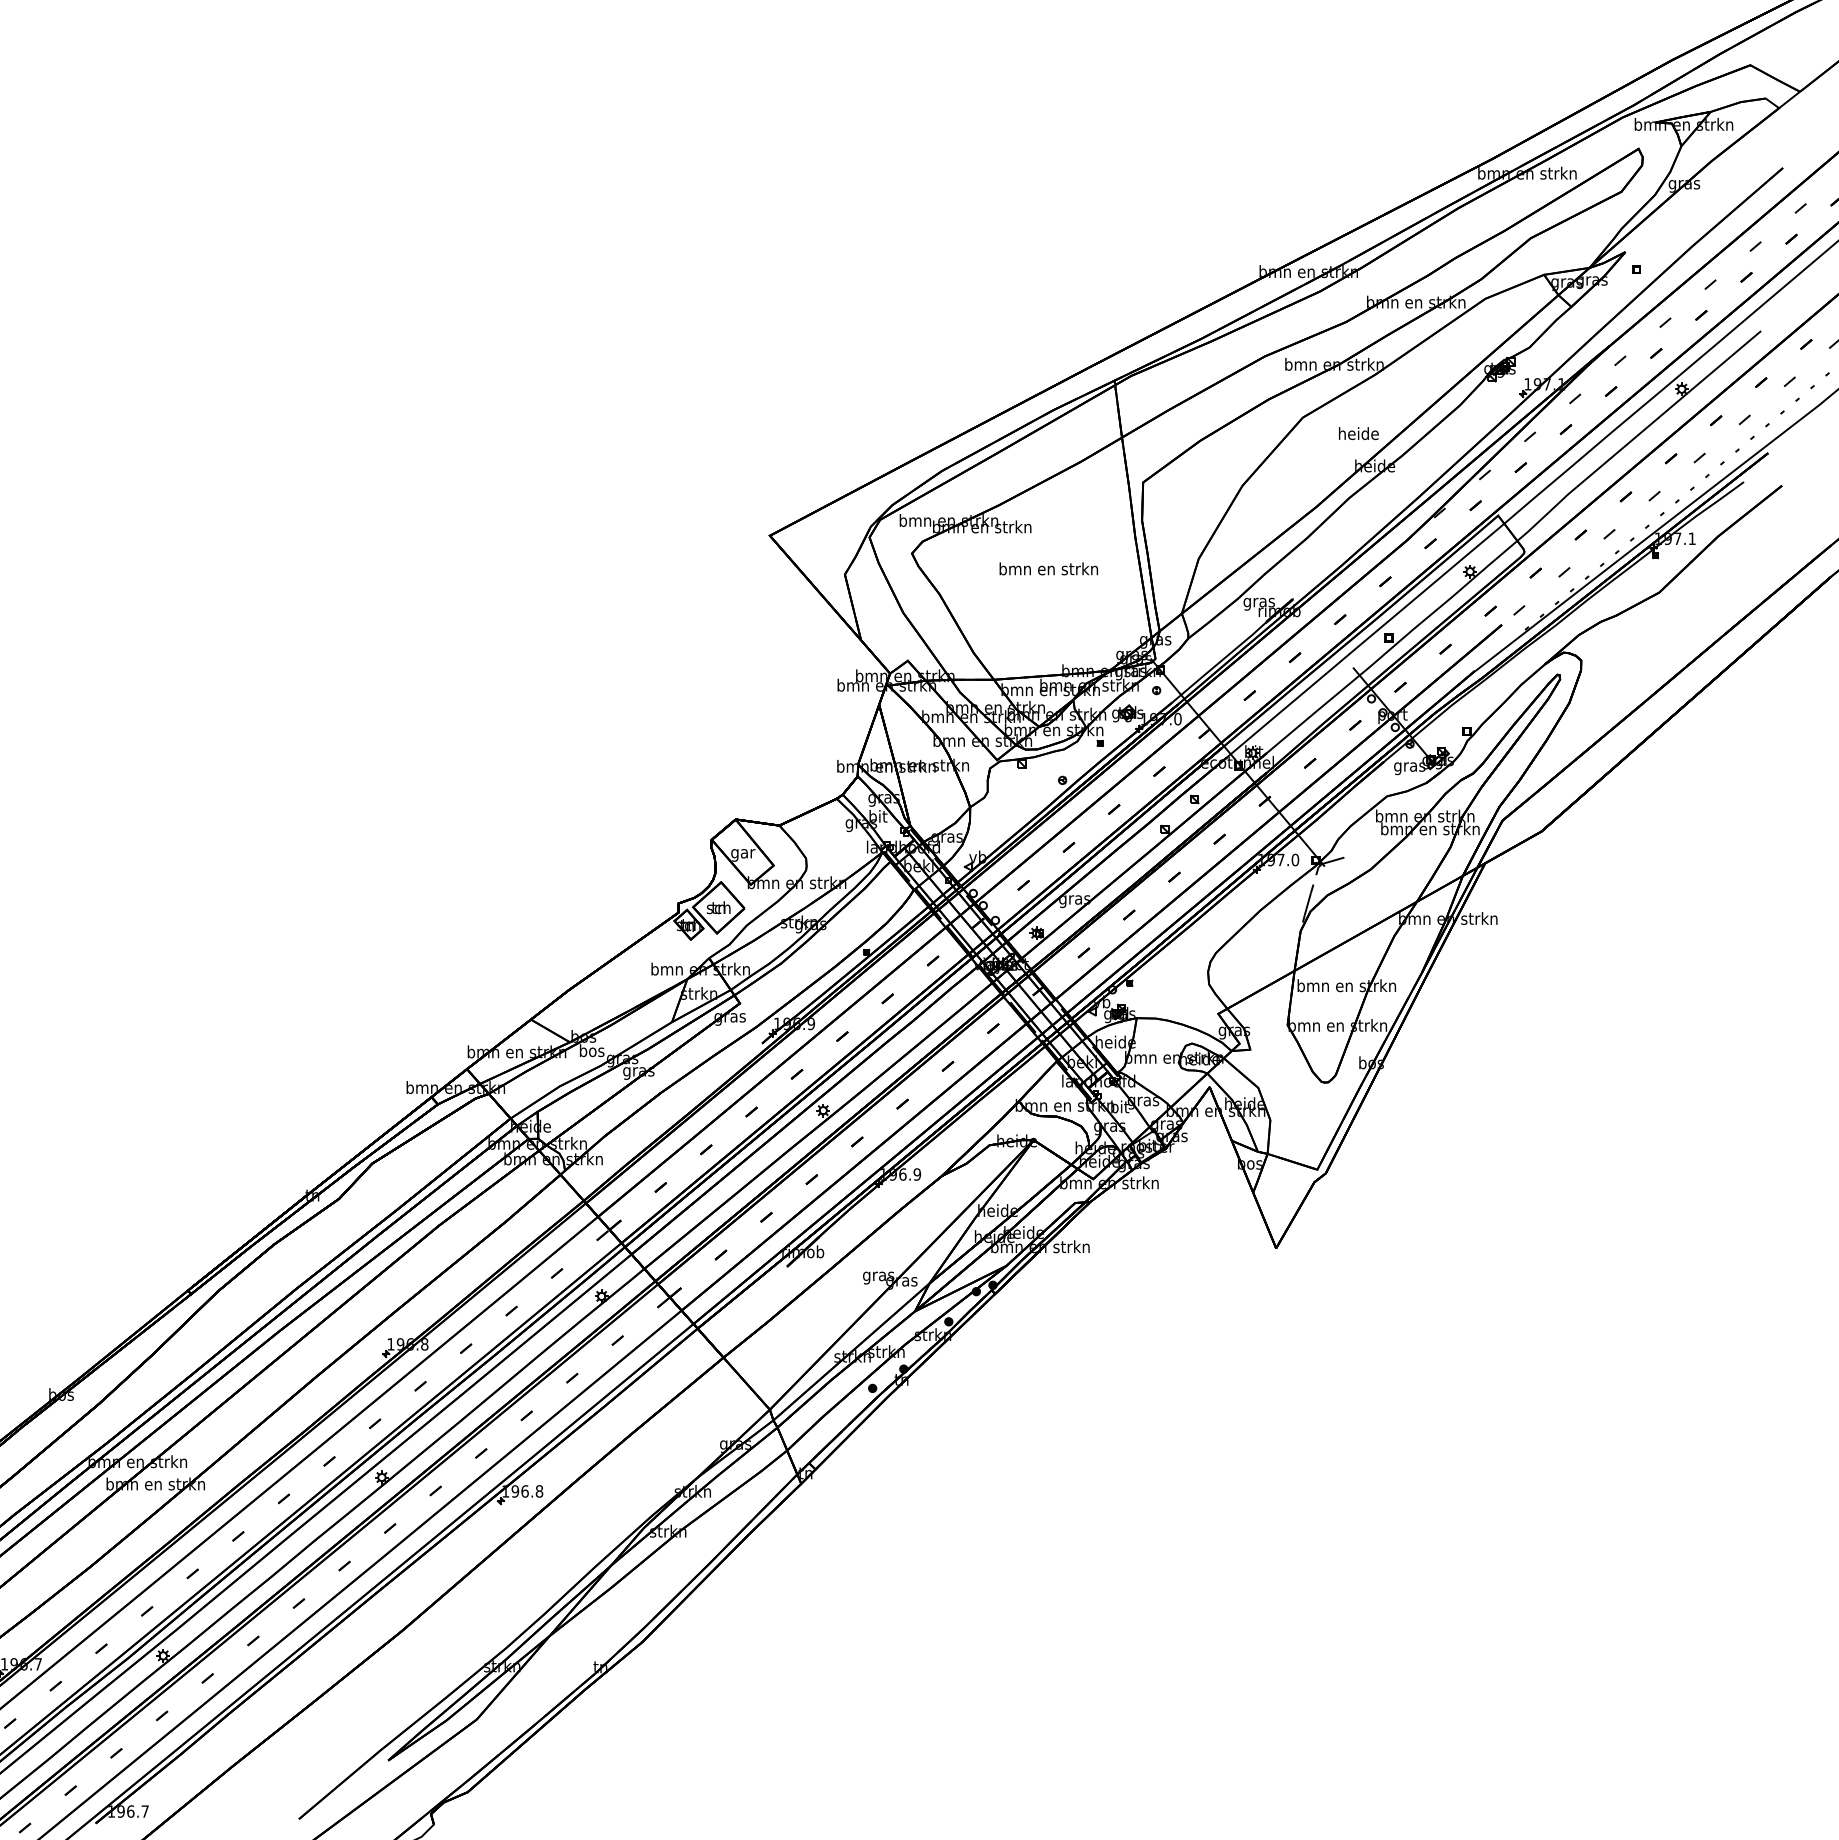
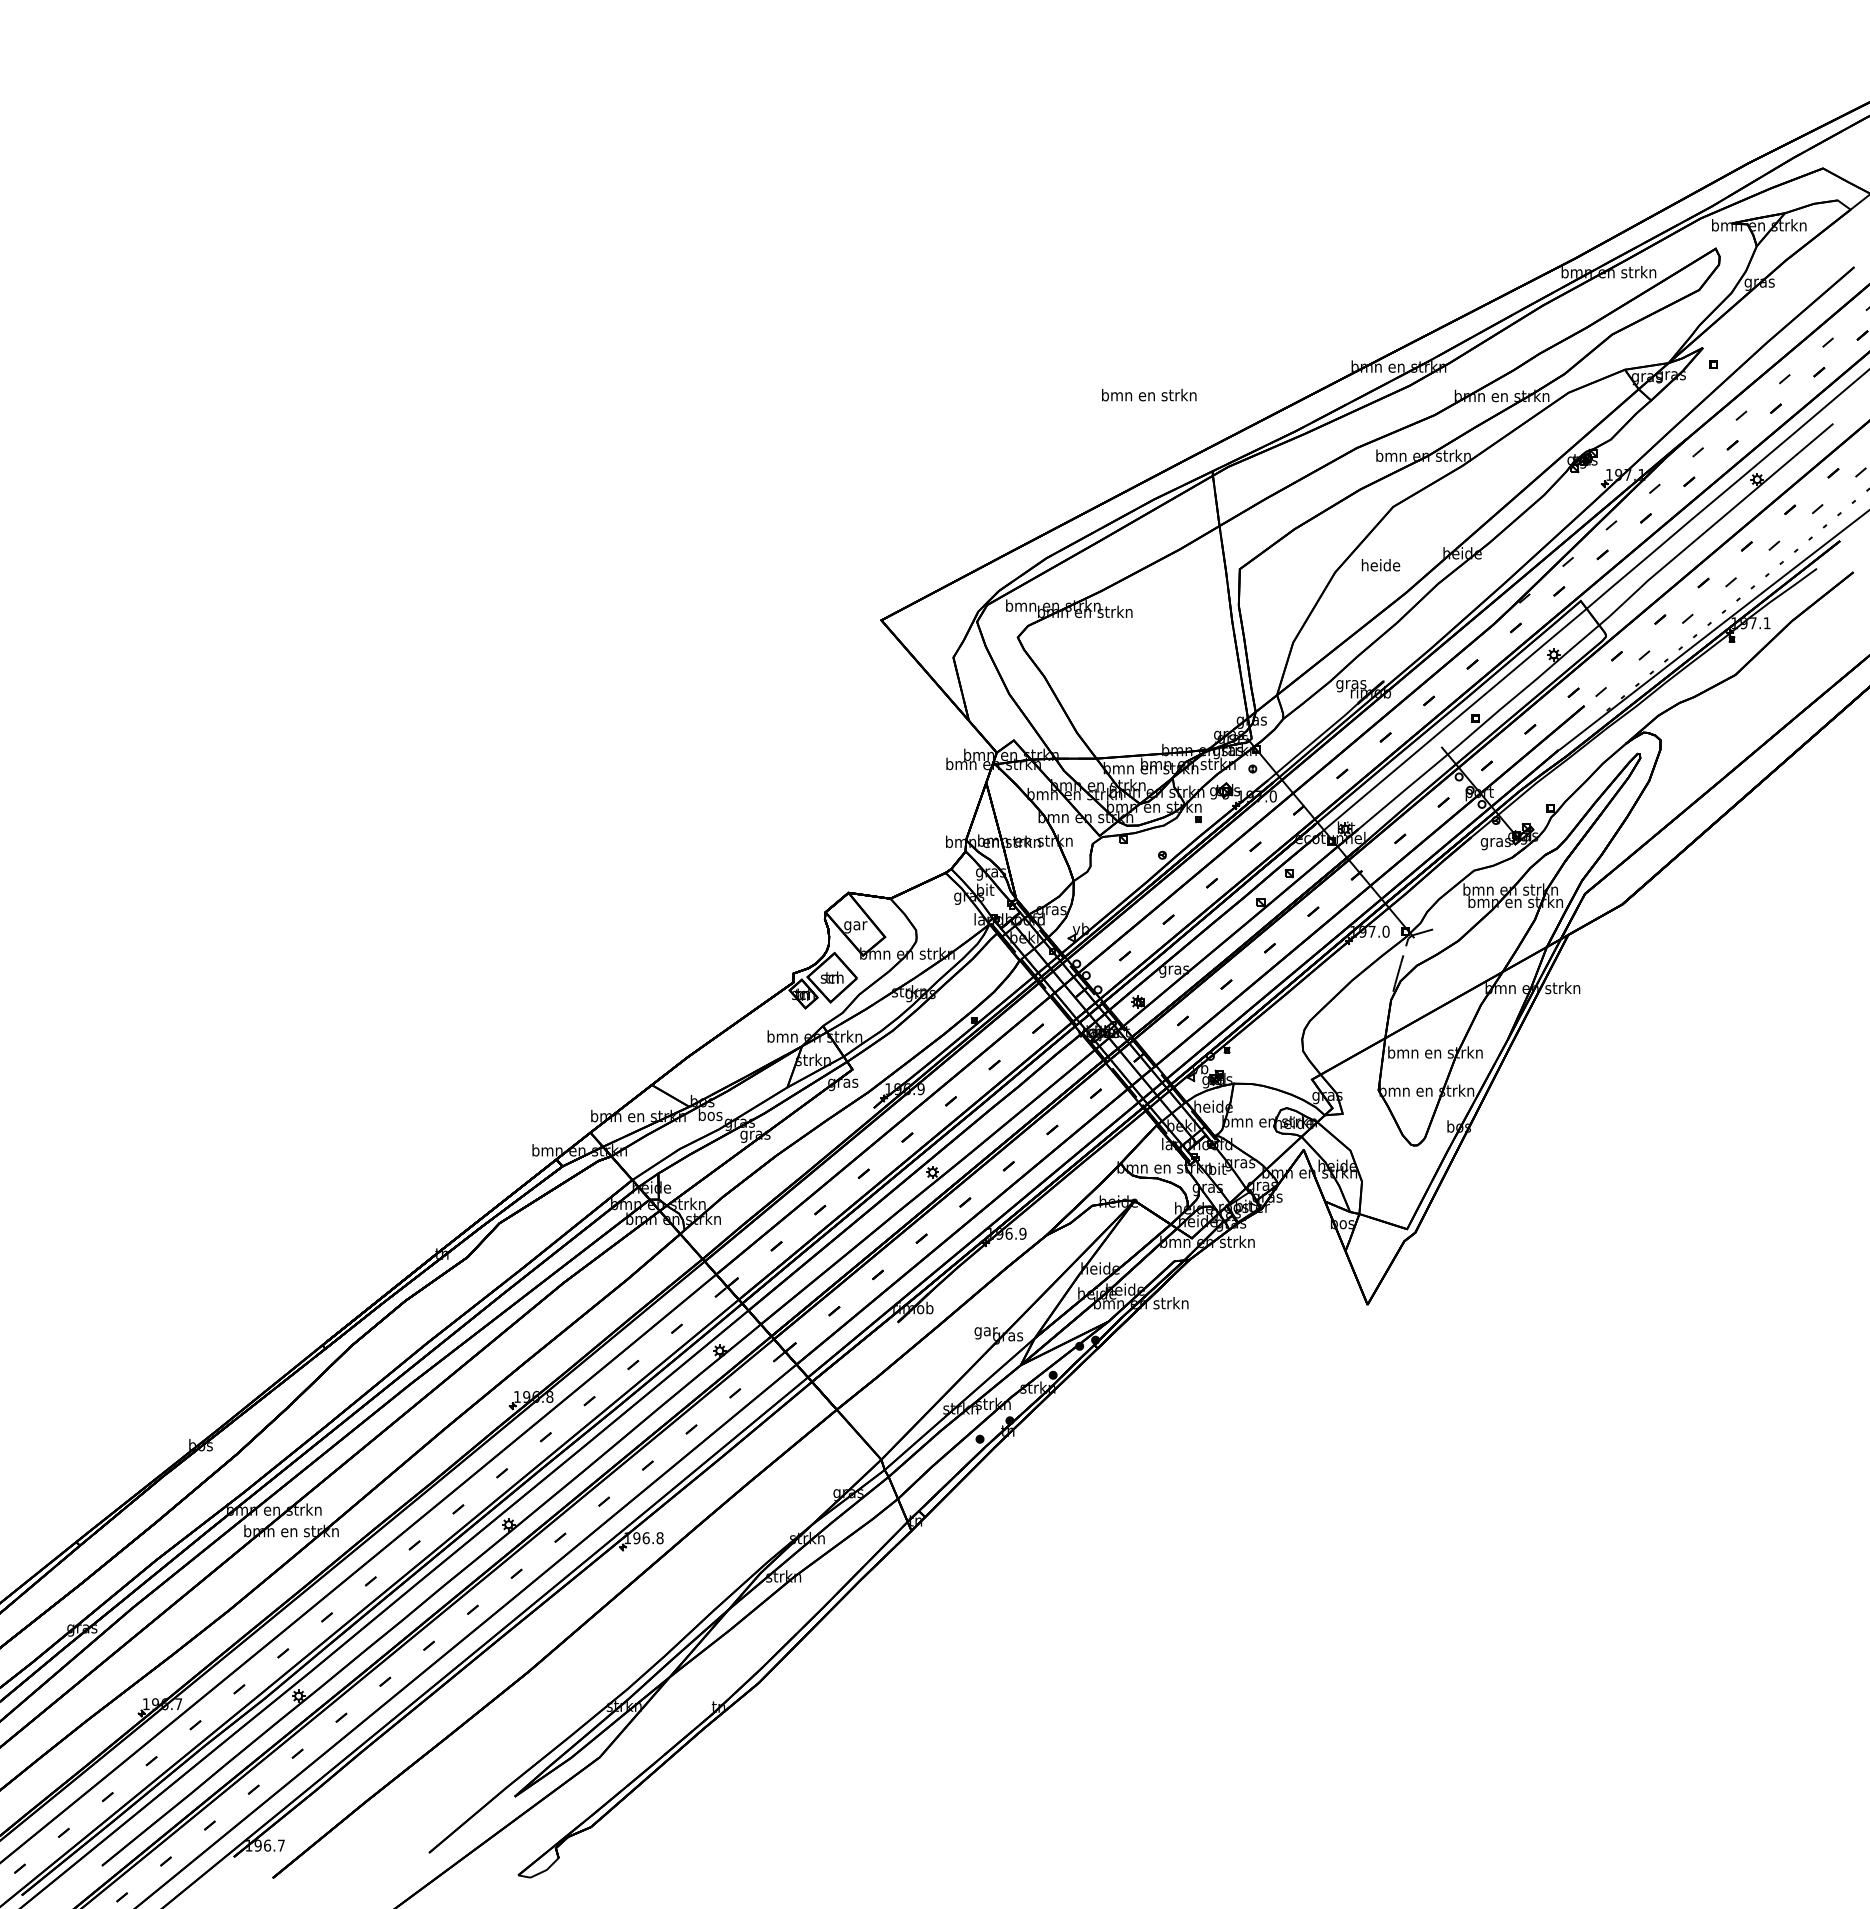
text: (1358, 433) -> (1380, 565), moved
text: (1049, 569) -> (1149, 395), moved
text: (878, 1278) -> (985, 1333), gras -> gar

